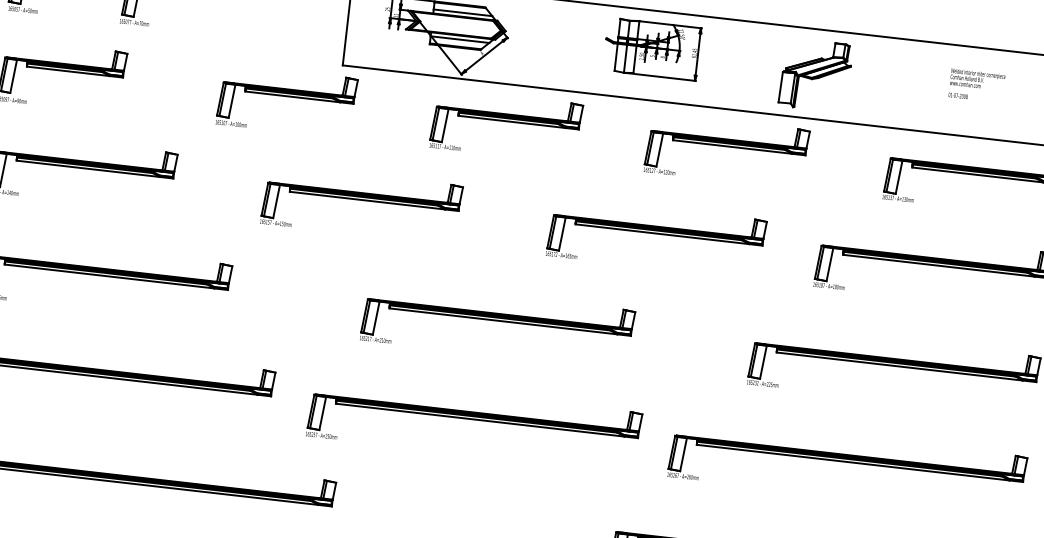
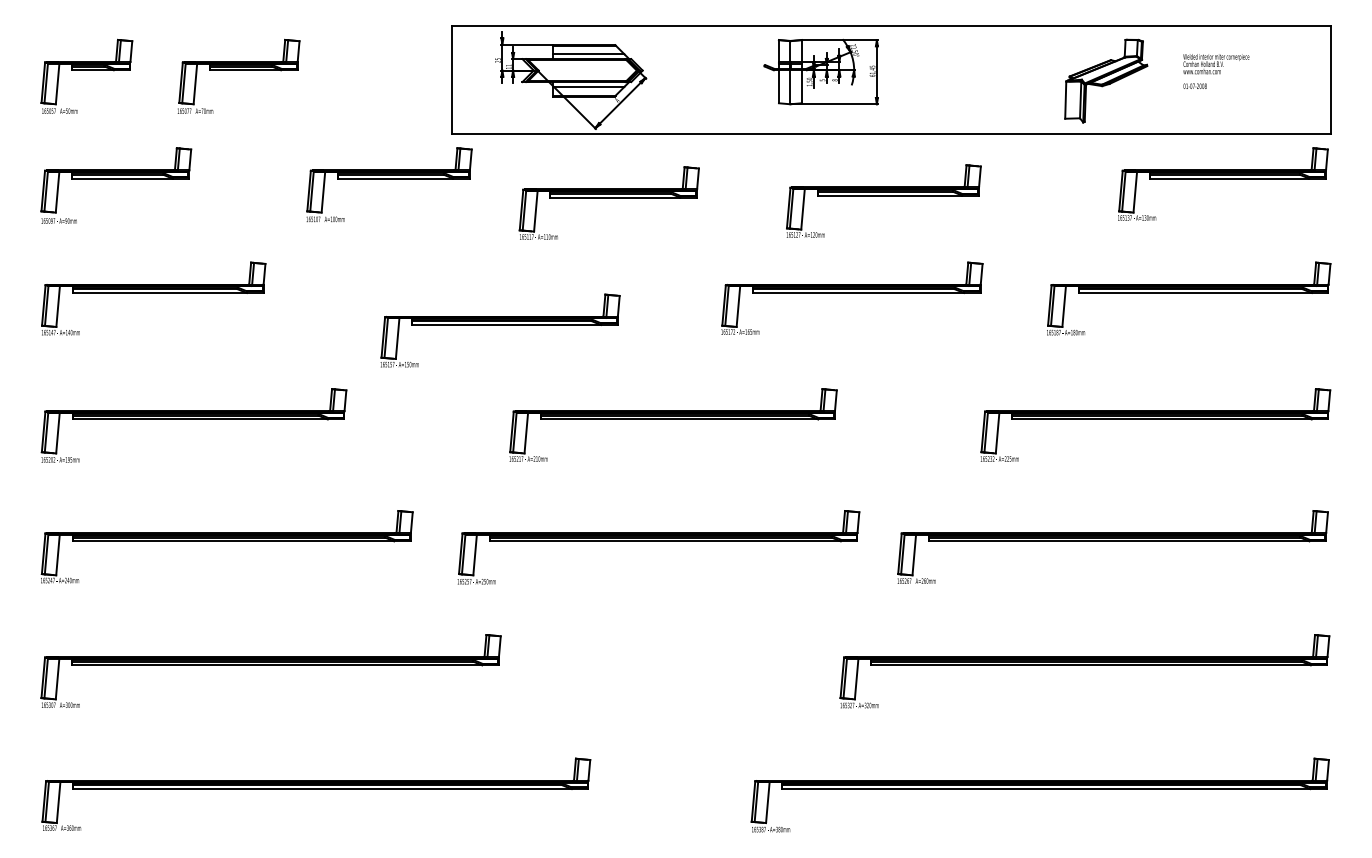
part: (816, 74) -> (1106, 80), moved
part: (505, 125) -> (608, 202), moved
part: (726, 150) -> (883, 200), moved
part: (361, 204) -> (500, 330), moved

